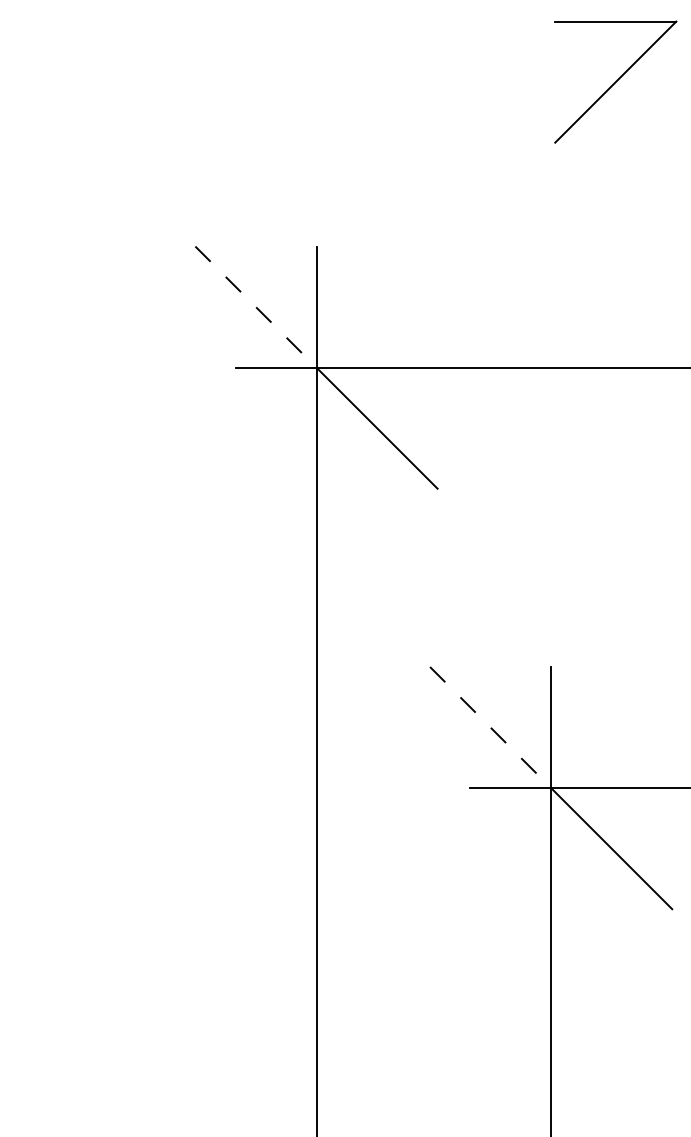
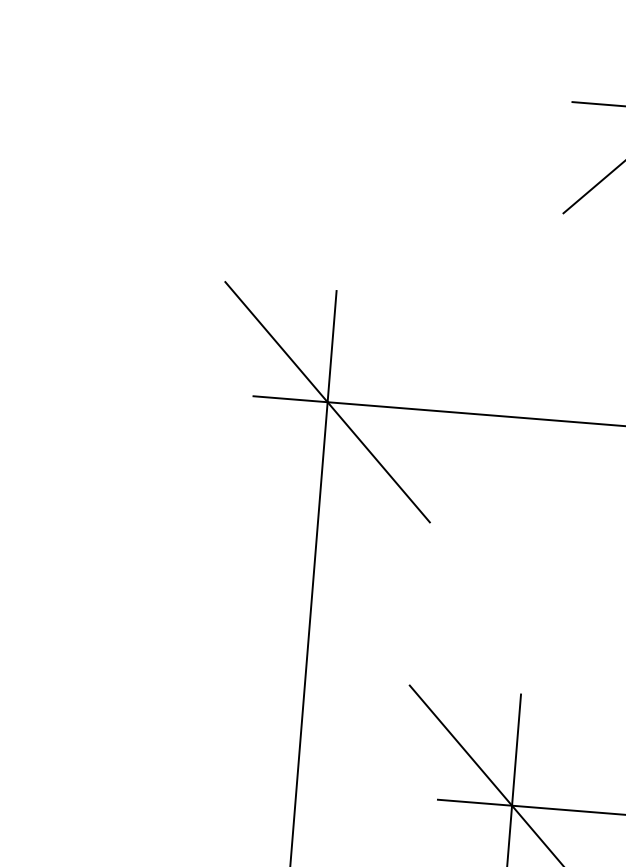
line: (255, 307) -> (276, 342), dashed -> solid
line: (490, 727) -> (460, 745), dashed -> solid

